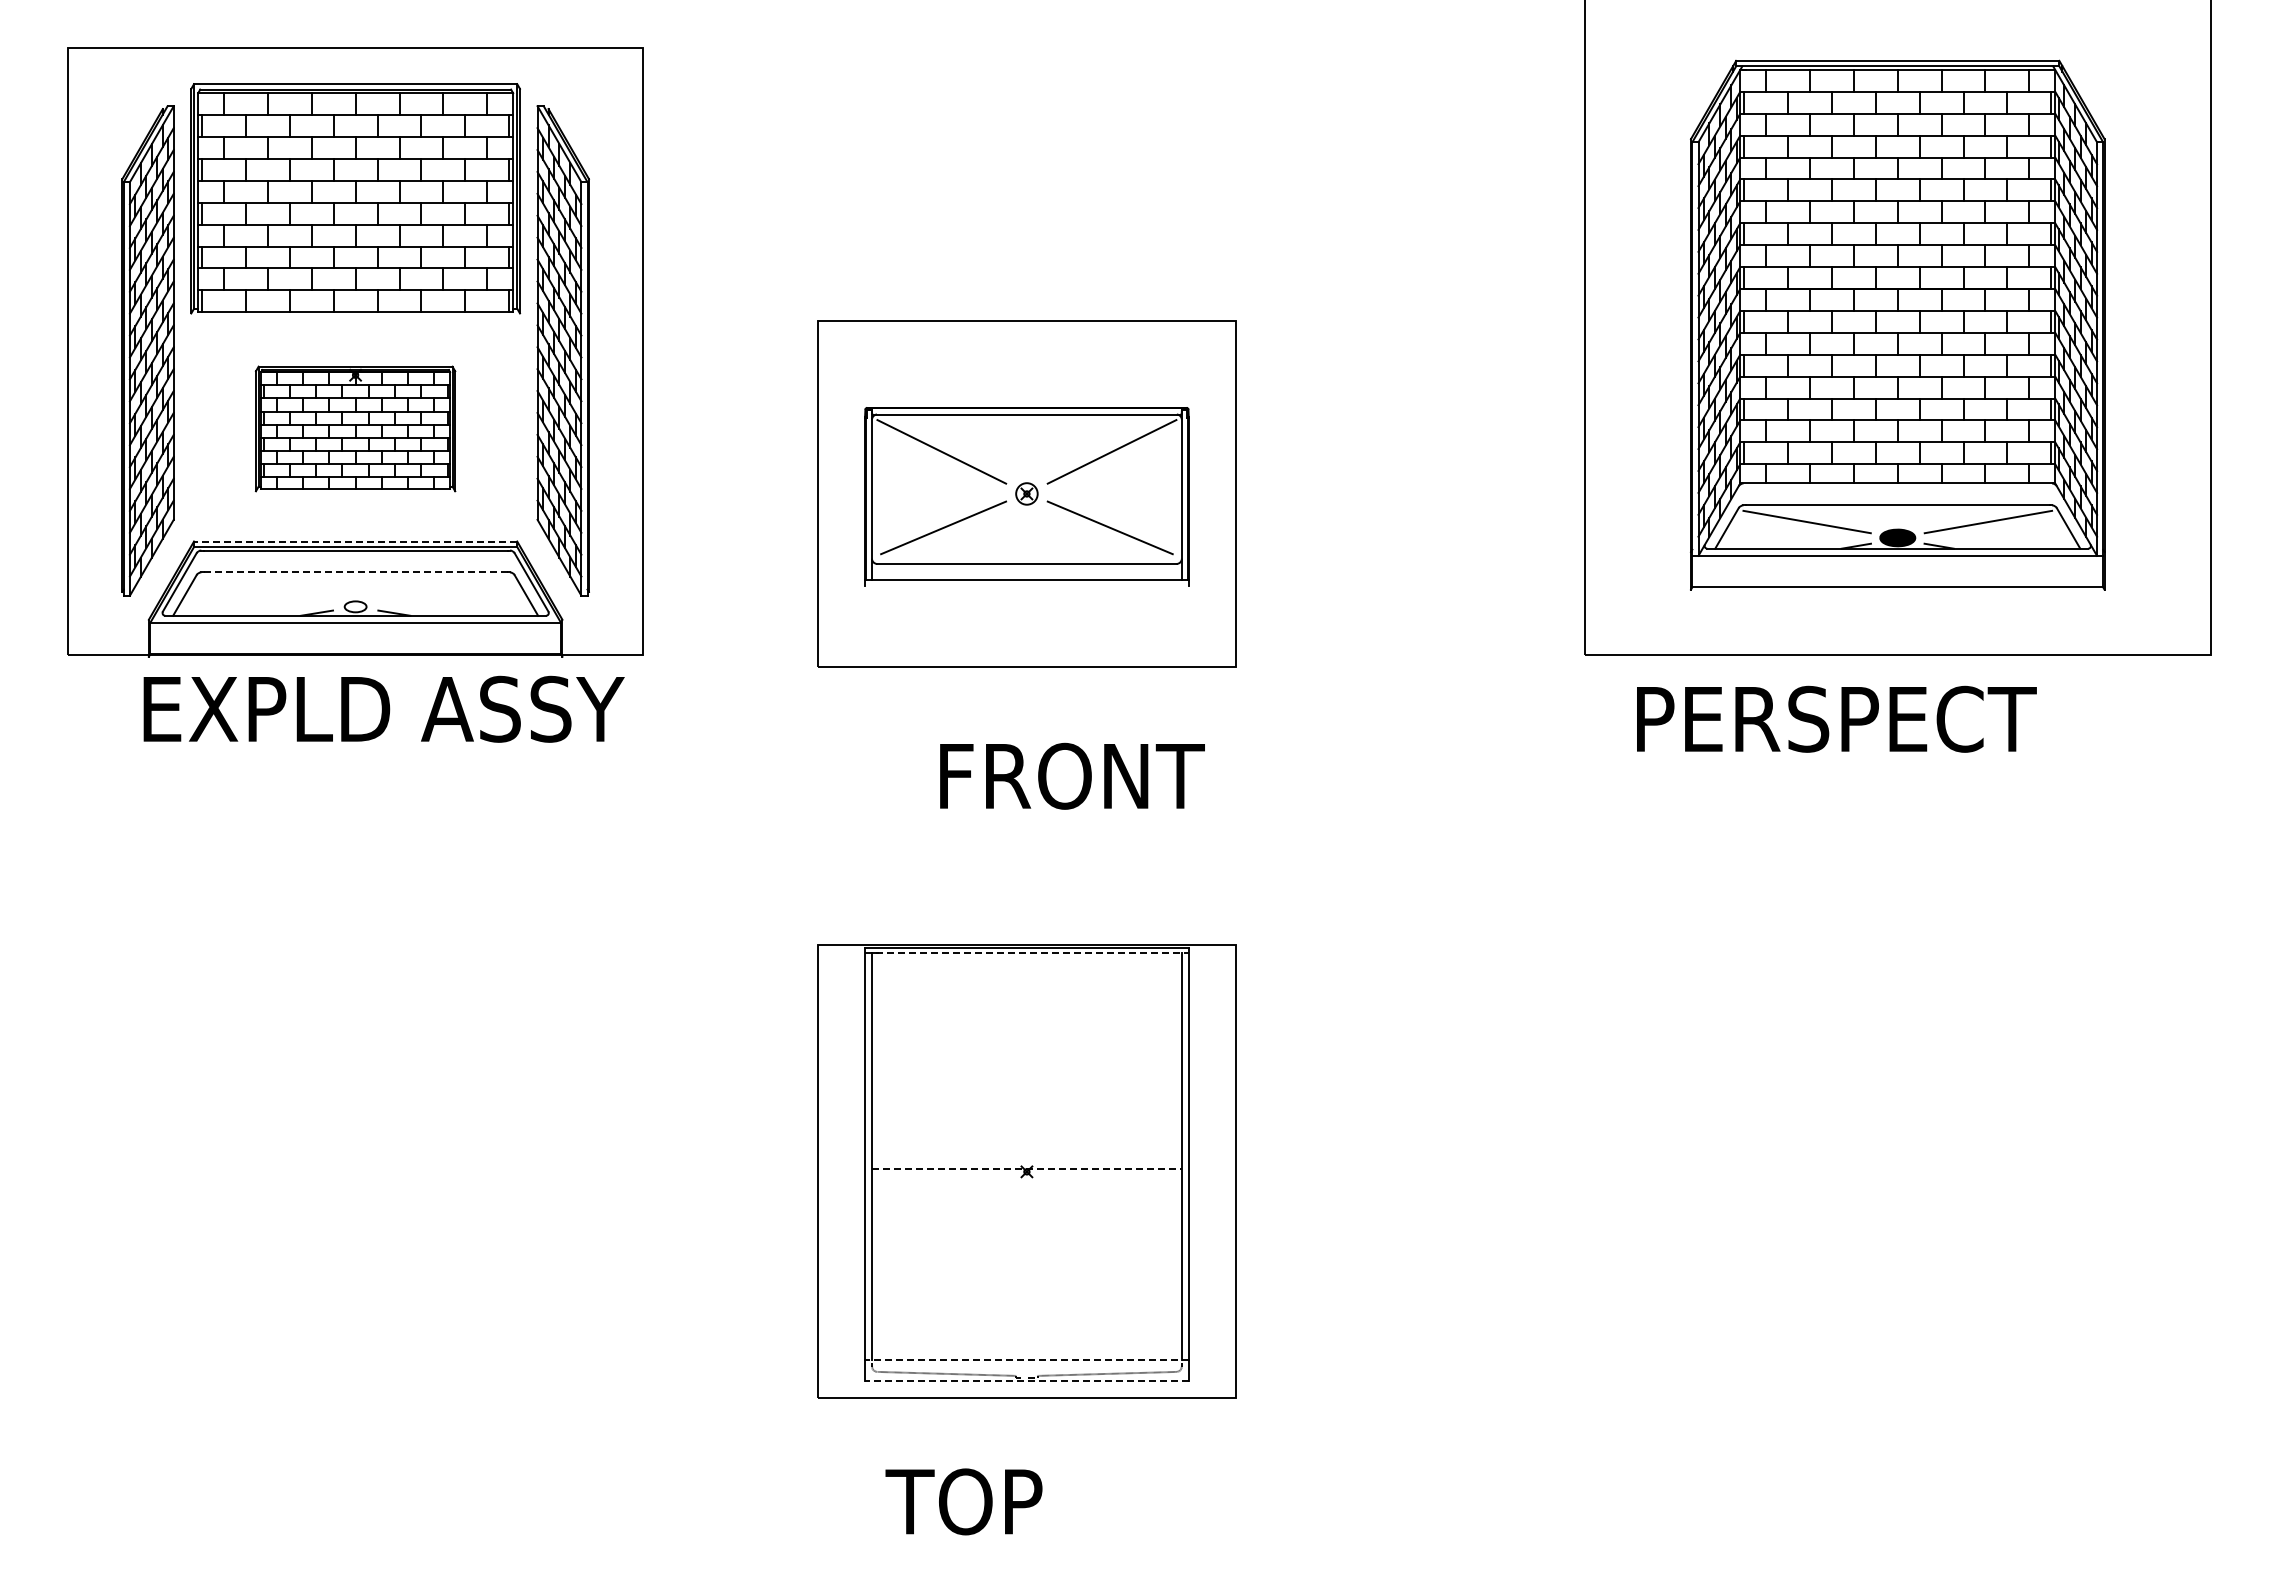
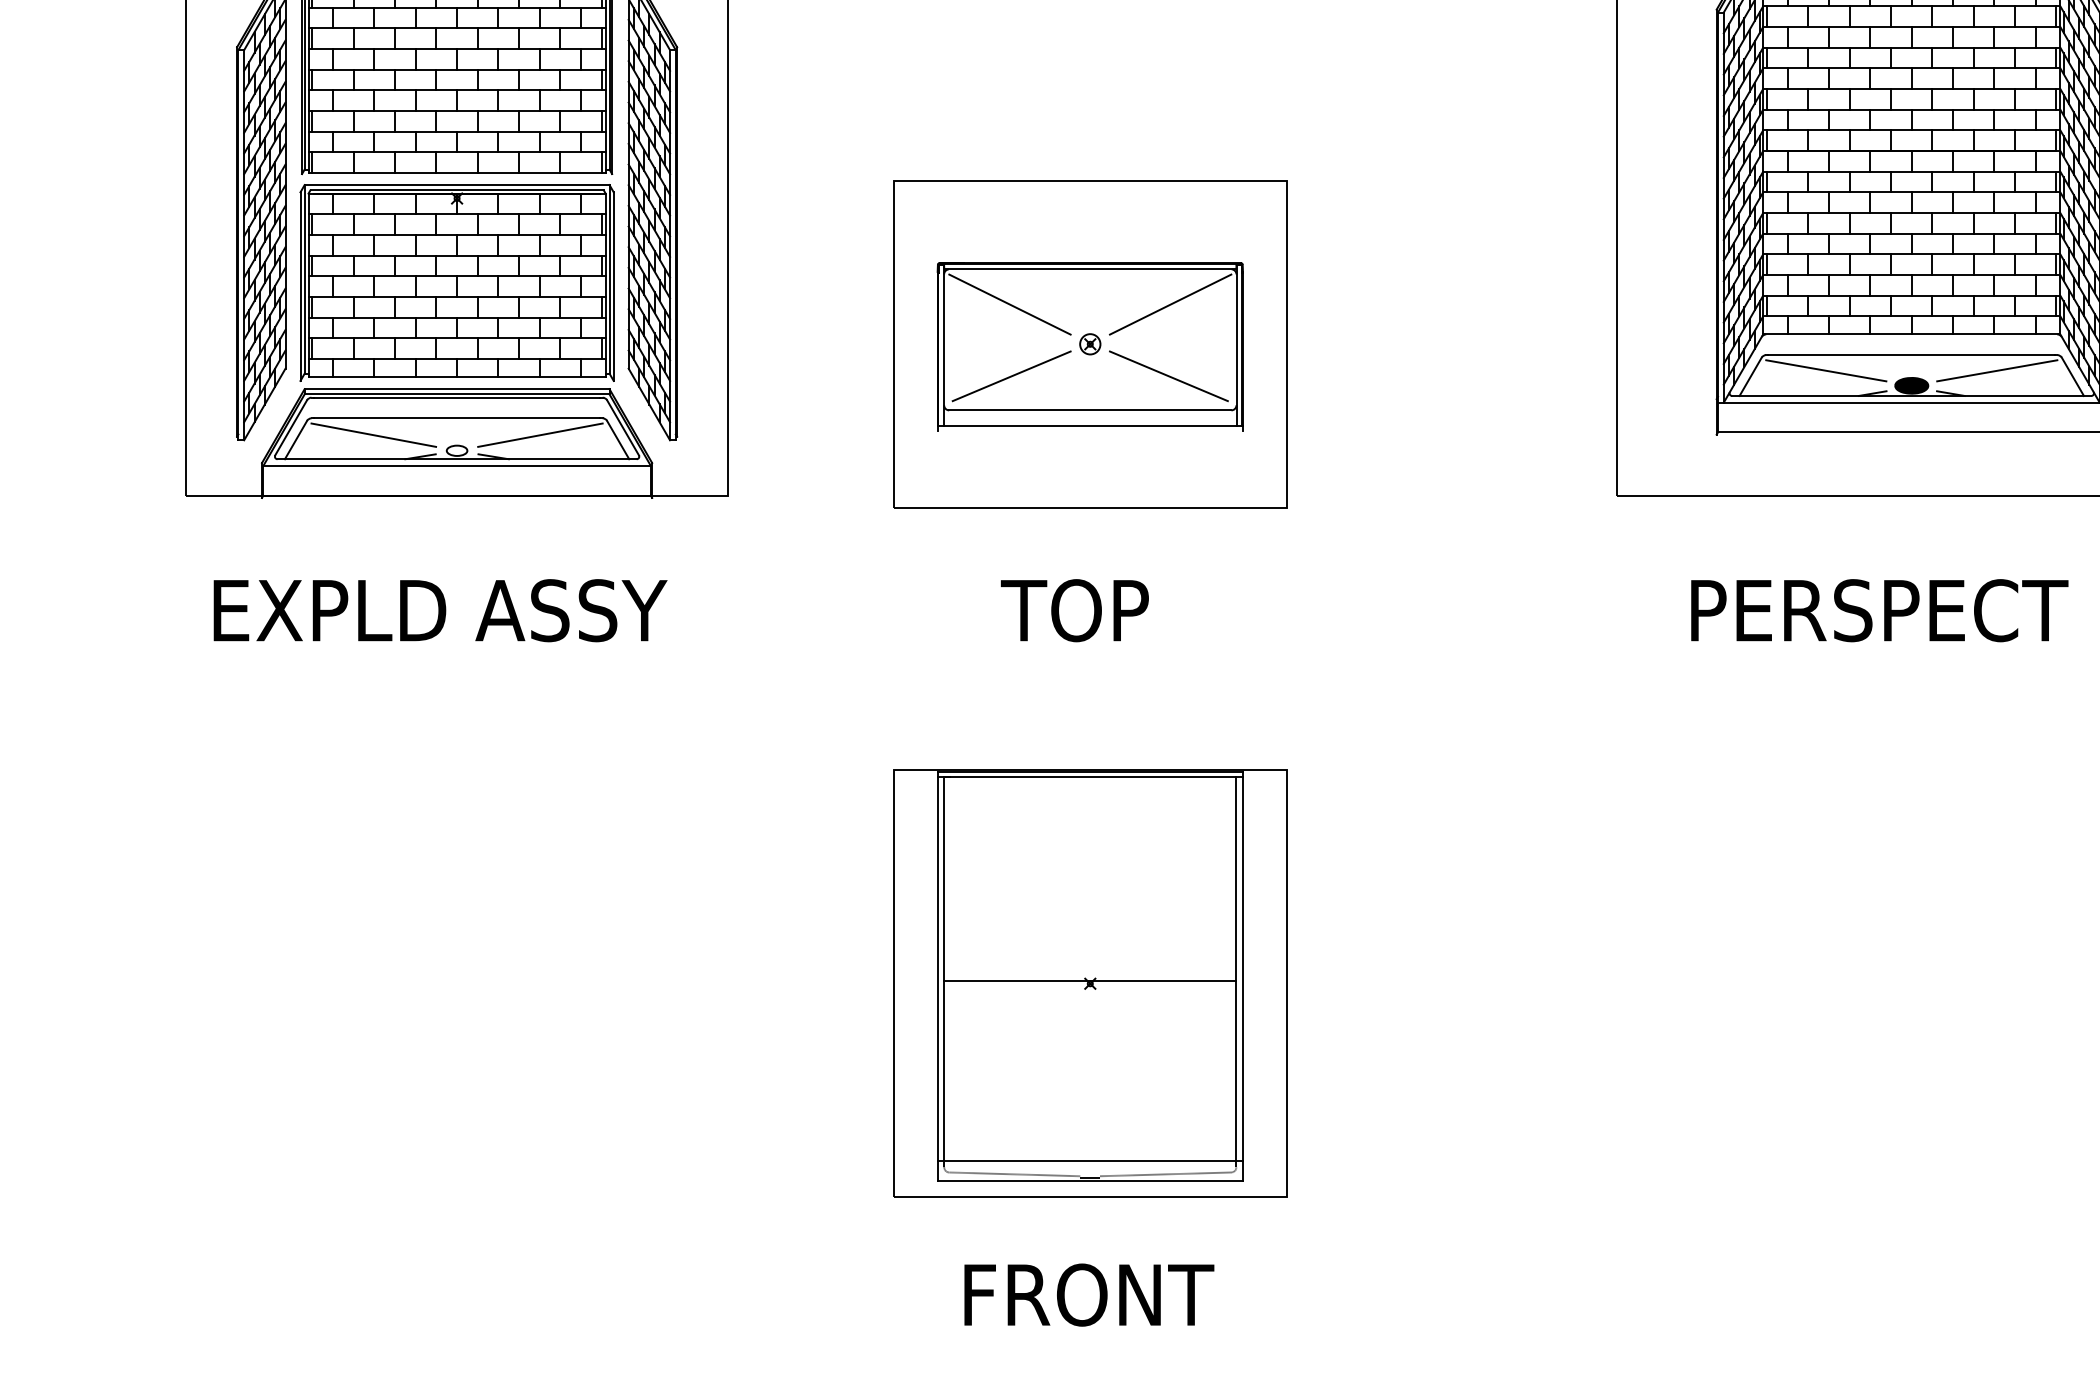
part: (355, 428) -> (456, 282), size x1.67
line: (355, 541) -> (456, 389), dashed -> solid
line: (355, 572) -> (456, 418), dashed -> solid
line: (267, 589) -> (373, 434), added
line: (443, 589) -> (539, 434), added
text: (383, 708) -> (439, 609), moved
text: (1836, 718) -> (1879, 609), moved
text: (1068, 775) -> (1129, 609), FRONT -> TOP
line: (1026, 953) -> (1089, 777), dashed -> solid
line: (1026, 1168) -> (1089, 980), dashed -> solid
line: (1026, 1359) -> (1089, 1160), dashed -> solid
line: (1026, 1381) -> (1089, 1181), dashed -> solid
text: (1021, 1501) -> (1085, 1294), TOP -> FRONT

